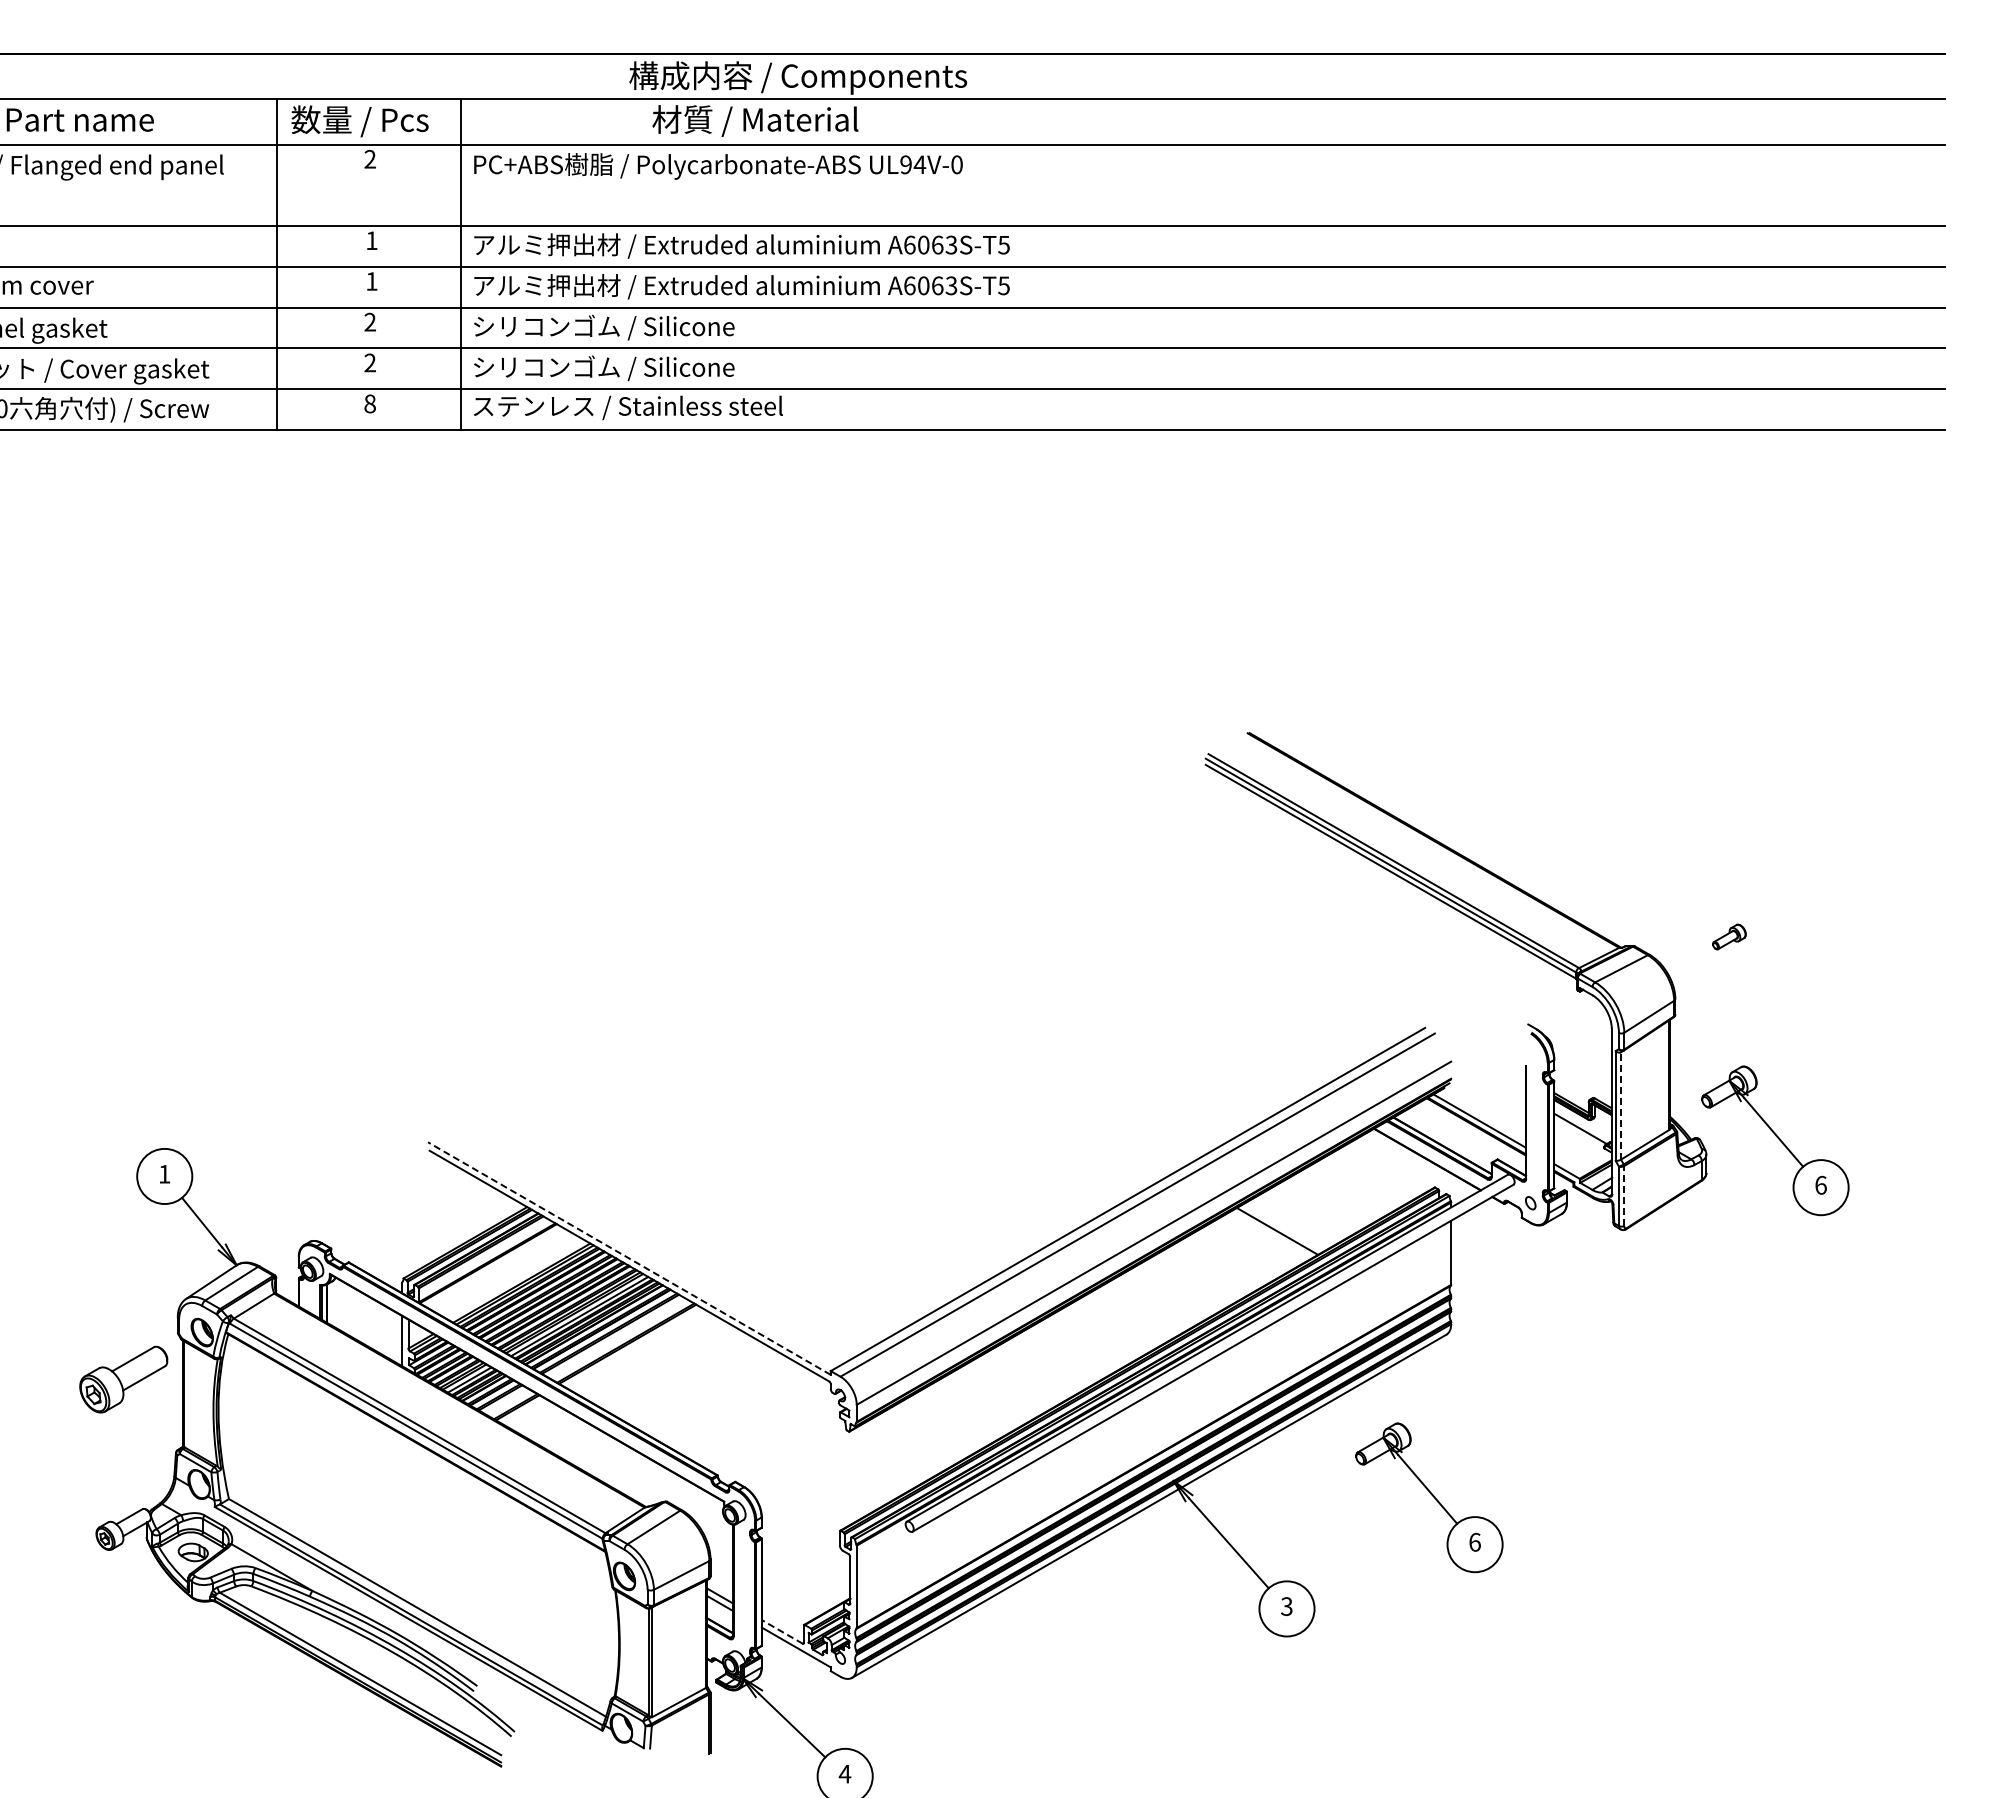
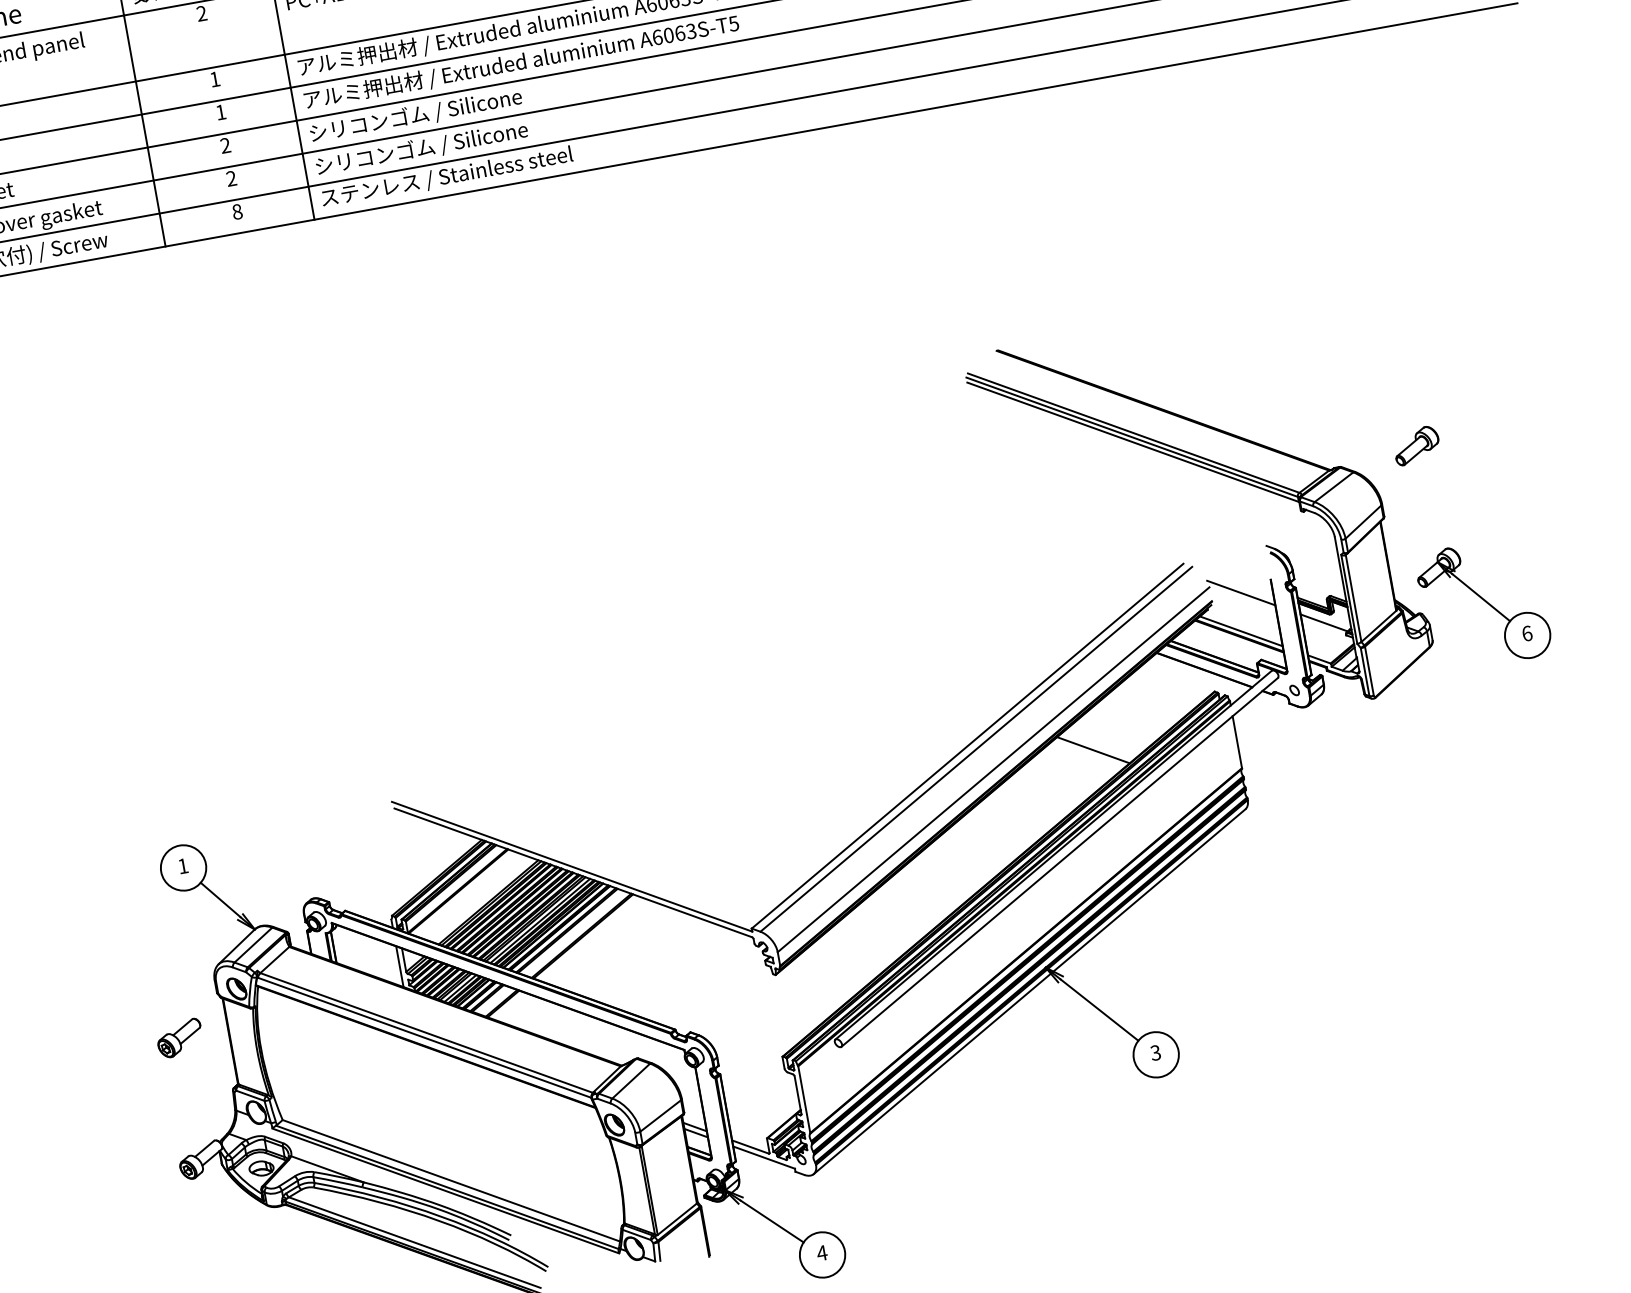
part: (1729, 936) -> (1416, 445), size x1.67
line: (1487, 1075) -> (1240, 593), added
line: (1621, 1105) -> (1353, 598), dashed -> solid
line: (1624, 1196) -> (1369, 671), dashed -> solid
line: (629, 1258) -> (572, 866), dashed -> solid
part: (123, 1378) -> (179, 1037), size x0.62
part: (1429, 1497) -> (1255, 943), removed
line: (782, 1631) -> (750, 1146), dashed -> solid

